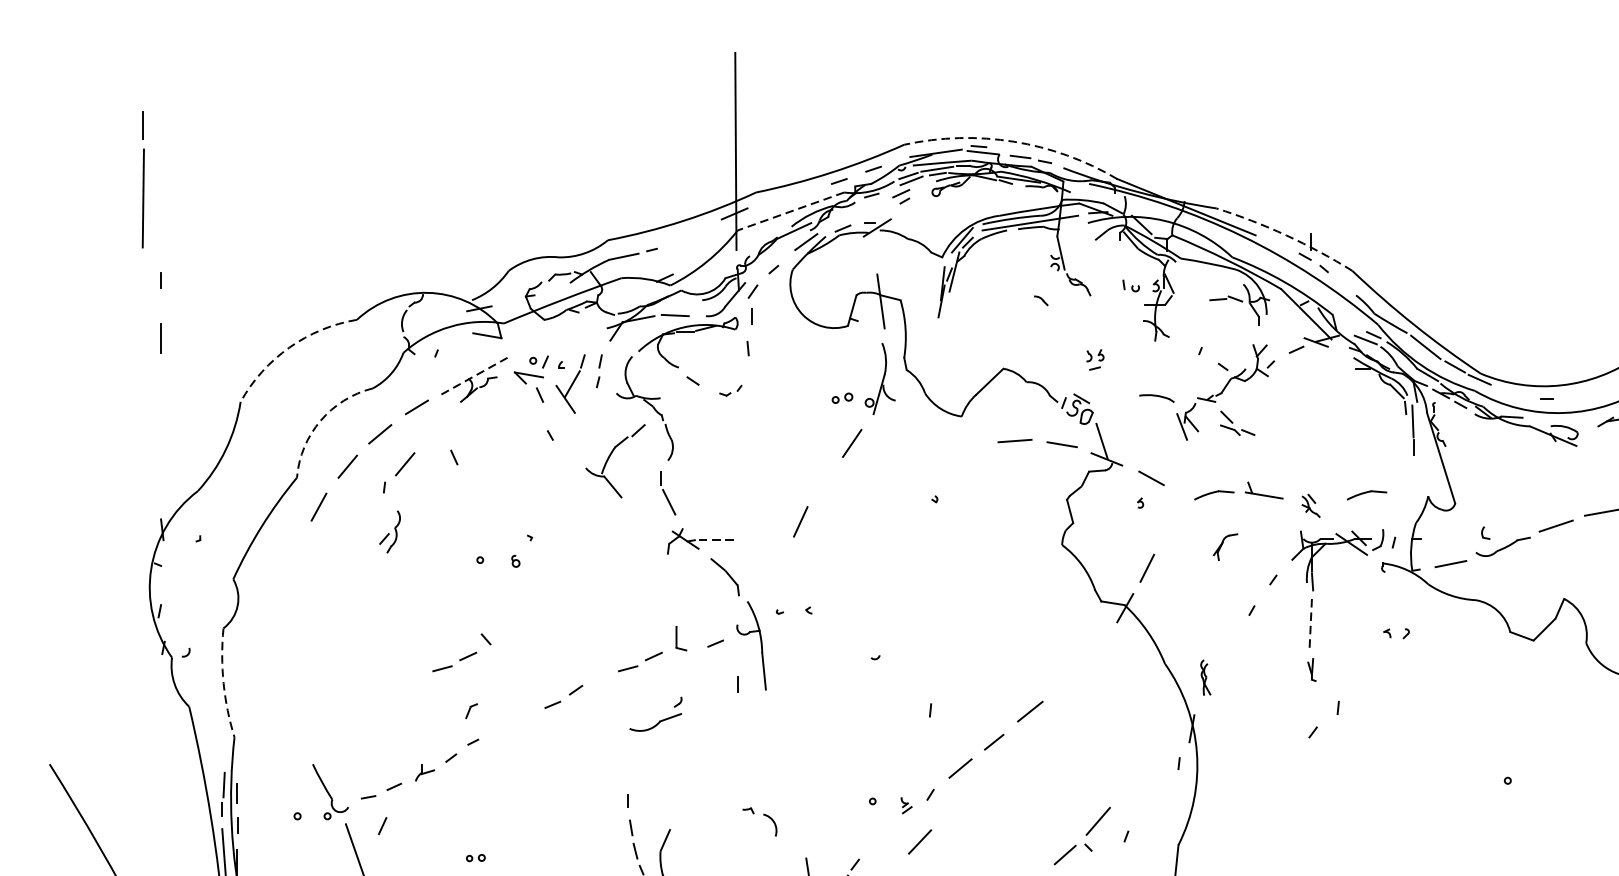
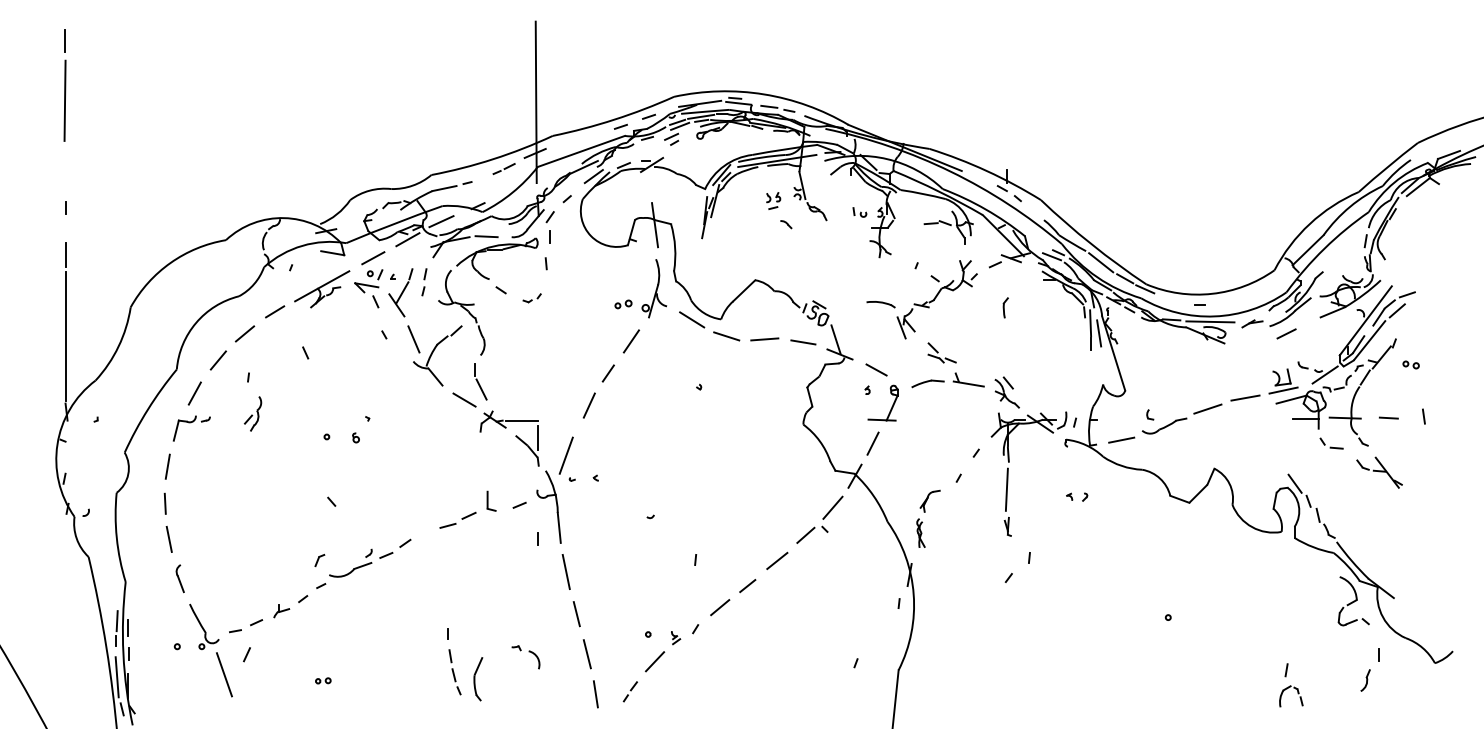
arc: (1013, 141) -> (763, 94), dashed -> solid
line: (142, 179) -> (64, 85), moved
line: (789, 211) -> (580, 151), dashed -> solid
line: (695, 232) -> (503, 168), added
arc: (1285, 235) -> (986, 171), dashed -> solid
line: (620, 297) -> (441, 221), added
line: (578, 318) -> (407, 239), added
line: (537, 342) -> (373, 258), added
arc: (289, 347) -> (170, 262), dashed -> solid
part: (1095, 359) -> (773, 200), moved
line: (474, 376) -> (322, 286), dashed -> solid
part: (1309, 402) -> (1005, 307), added
line: (926, 416) -> (692, 319), added
line: (1559, 419) -> (1210, 321), added
arc: (320, 420) -> (196, 322), dashed -> solid
part: (1236, 422) -> (941, 352), moved
line: (1423, 433) -> (1099, 333), added
line: (160, 437) -> (65, 336), added
line: (968, 437) -> (726, 336), added
line: (586, 441) -> (413, 339), added
line: (404, 464) -> (264, 358), removed
line: (822, 482) -> (607, 373), added
part: (1366, 494) -> (1052, 383), removed
part: (1310, 505) -> (1006, 392), size x1.67
line: (648, 514) -> (464, 399), added
part: (1169, 522) -> (891, 406), added
line: (719, 540) -> (522, 420), dashed -> solid
part: (1224, 546) -> (929, 500), moved
part: (314, 549) -> (191, 428), added
line: (737, 560) -> (537, 437), added
line: (771, 582) -> (565, 455), added
line: (285, 596) -> (167, 466), added
line: (1310, 625) -> (1006, 490), dashed -> solid
line: (281, 641) -> (164, 503), added
part: (454, 660) -> (305, 519), removed
arc: (223, 682) -> (116, 537), dashed -> solid
line: (286, 684) -> (168, 538), added
part: (659, 720) -> (353, 568), moved
line: (771, 724) -> (565, 571), added
part: (300, 733) -> (179, 578), added
line: (785, 776) -> (576, 614), added
part: (764, 816) -> (529, 652), moved
line: (797, 825) -> (586, 654), added
part: (1081, 835) -> (819, 519), moved
line: (920, 841) -> (655, 661), moved

